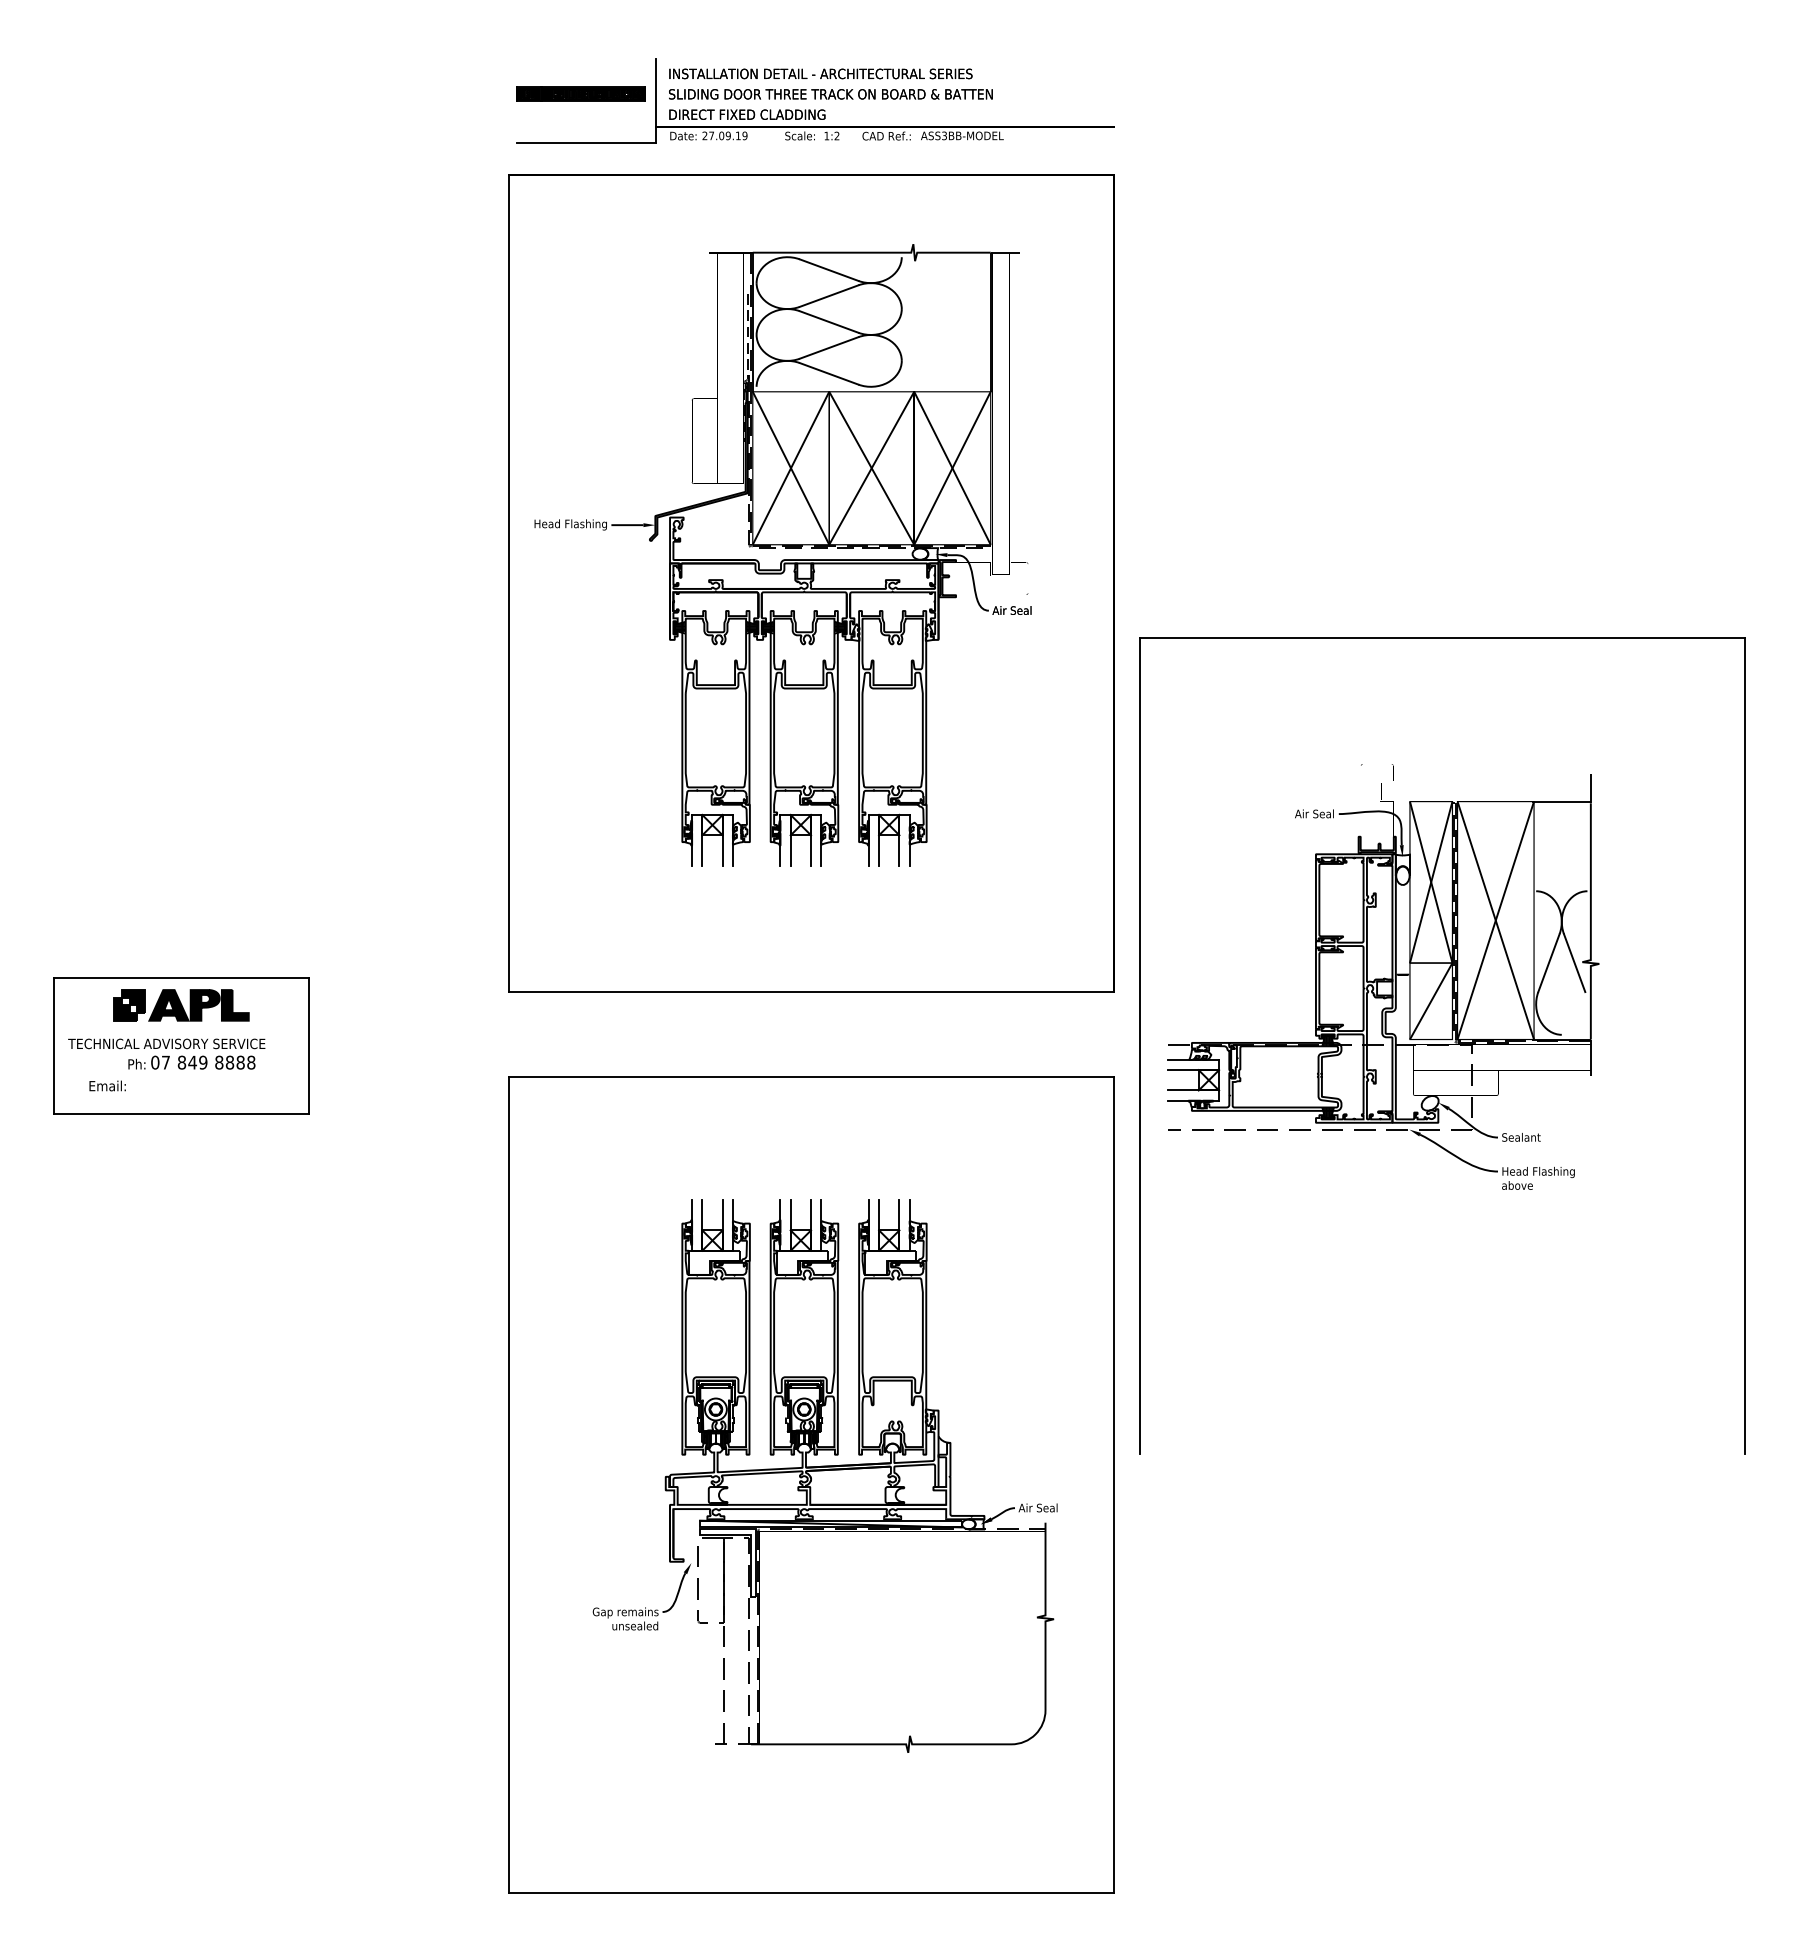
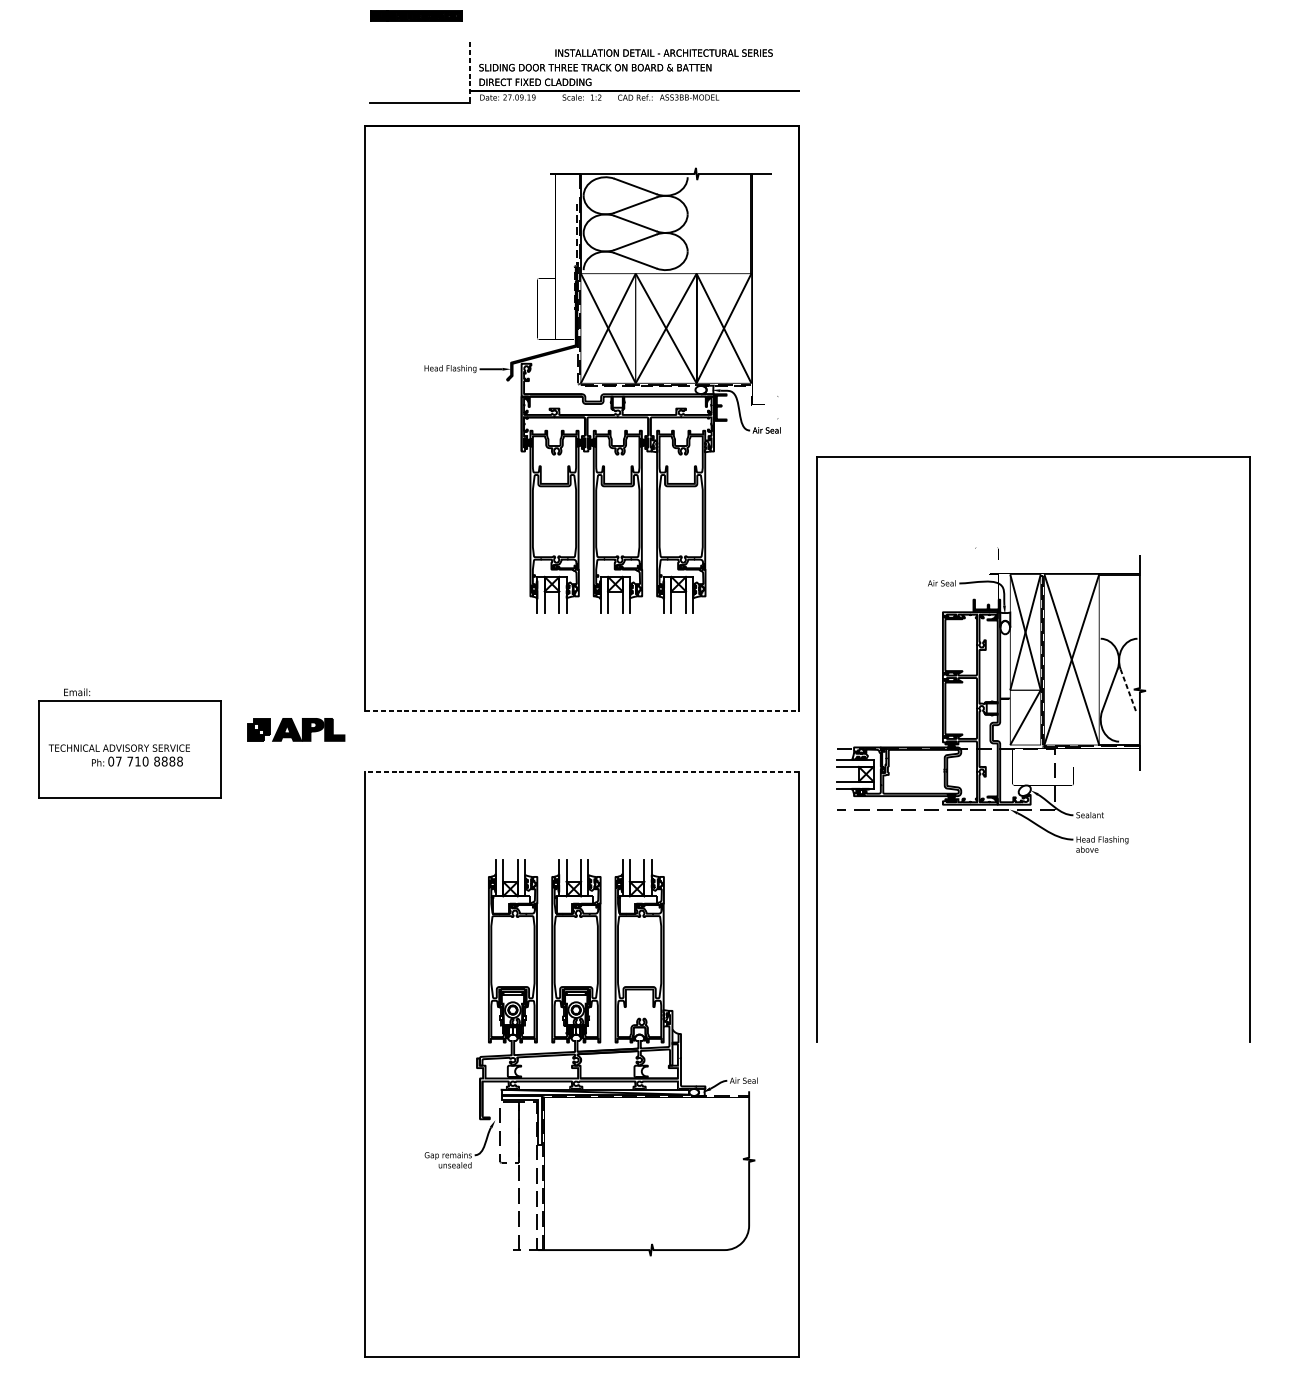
text: (820, 73) -> (663, 52), moved
part: (580, 93) -> (415, 15), moved
line: (655, 101) -> (469, 72), solid -> dashed
part: (782, 555) -> (602, 391), moved
line: (1574, 963) -> (1128, 690), solid -> dashed
line: (812, 991) -> (582, 710), solid -> dashed
part: (181, 1005) -> (296, 729), moved
text: (192, 1062) -> (137, 761), 849 -> 710
line: (811, 1077) -> (581, 772), solid -> dashed
text: (107, 1085) -> (76, 691), moved

